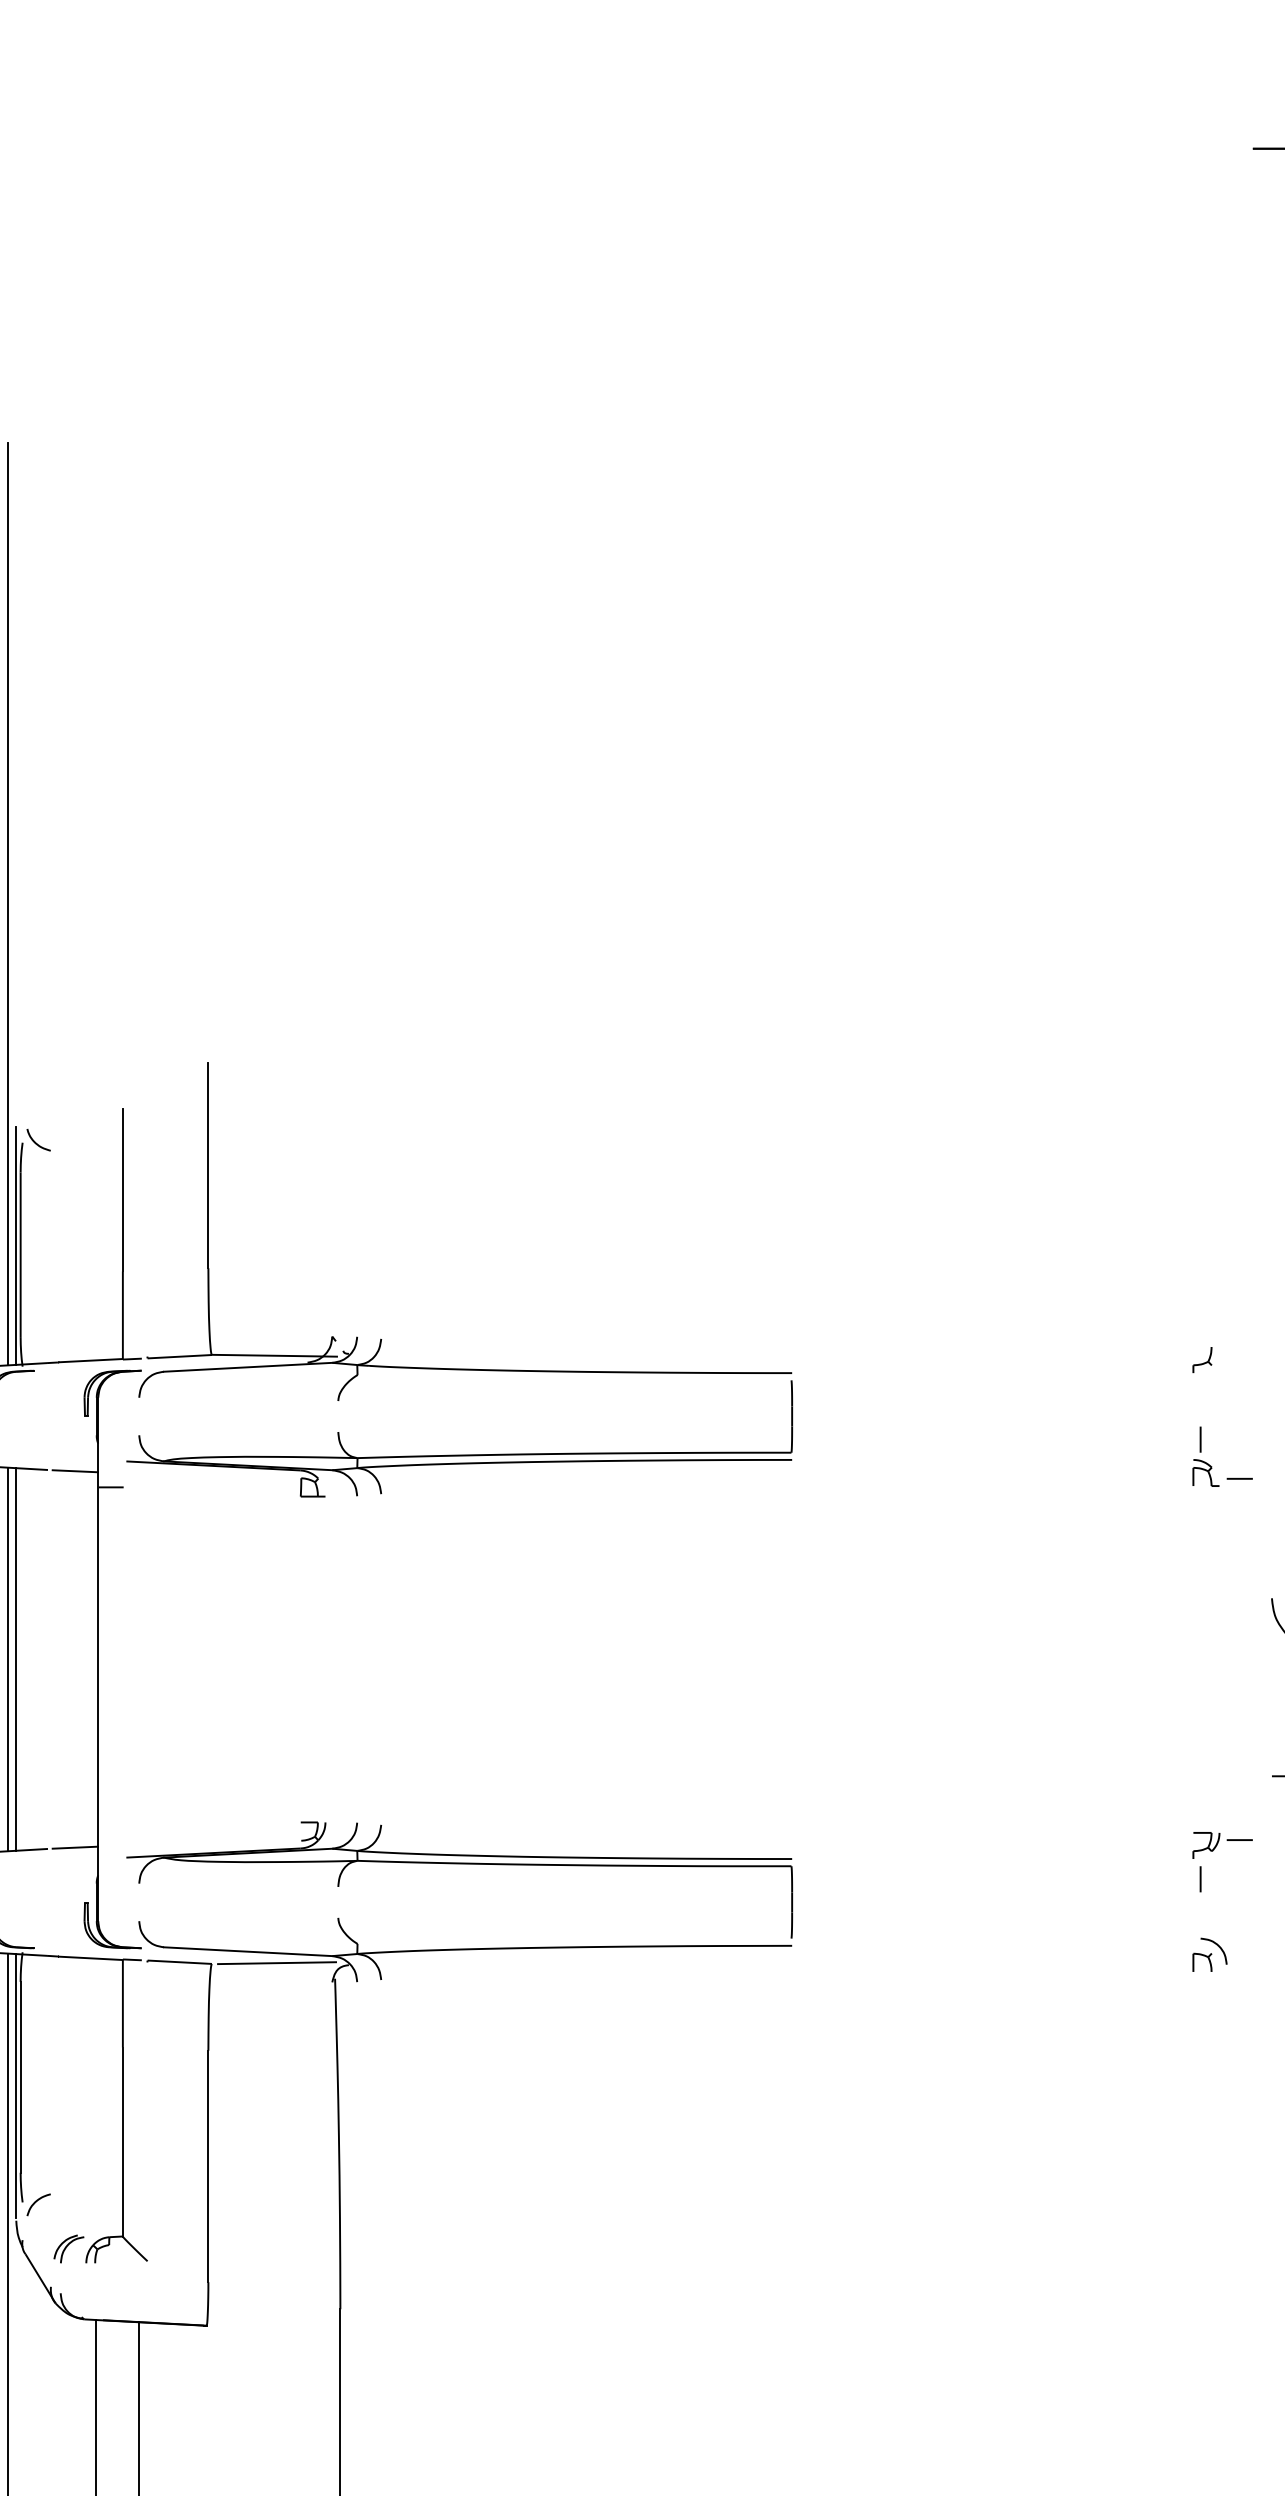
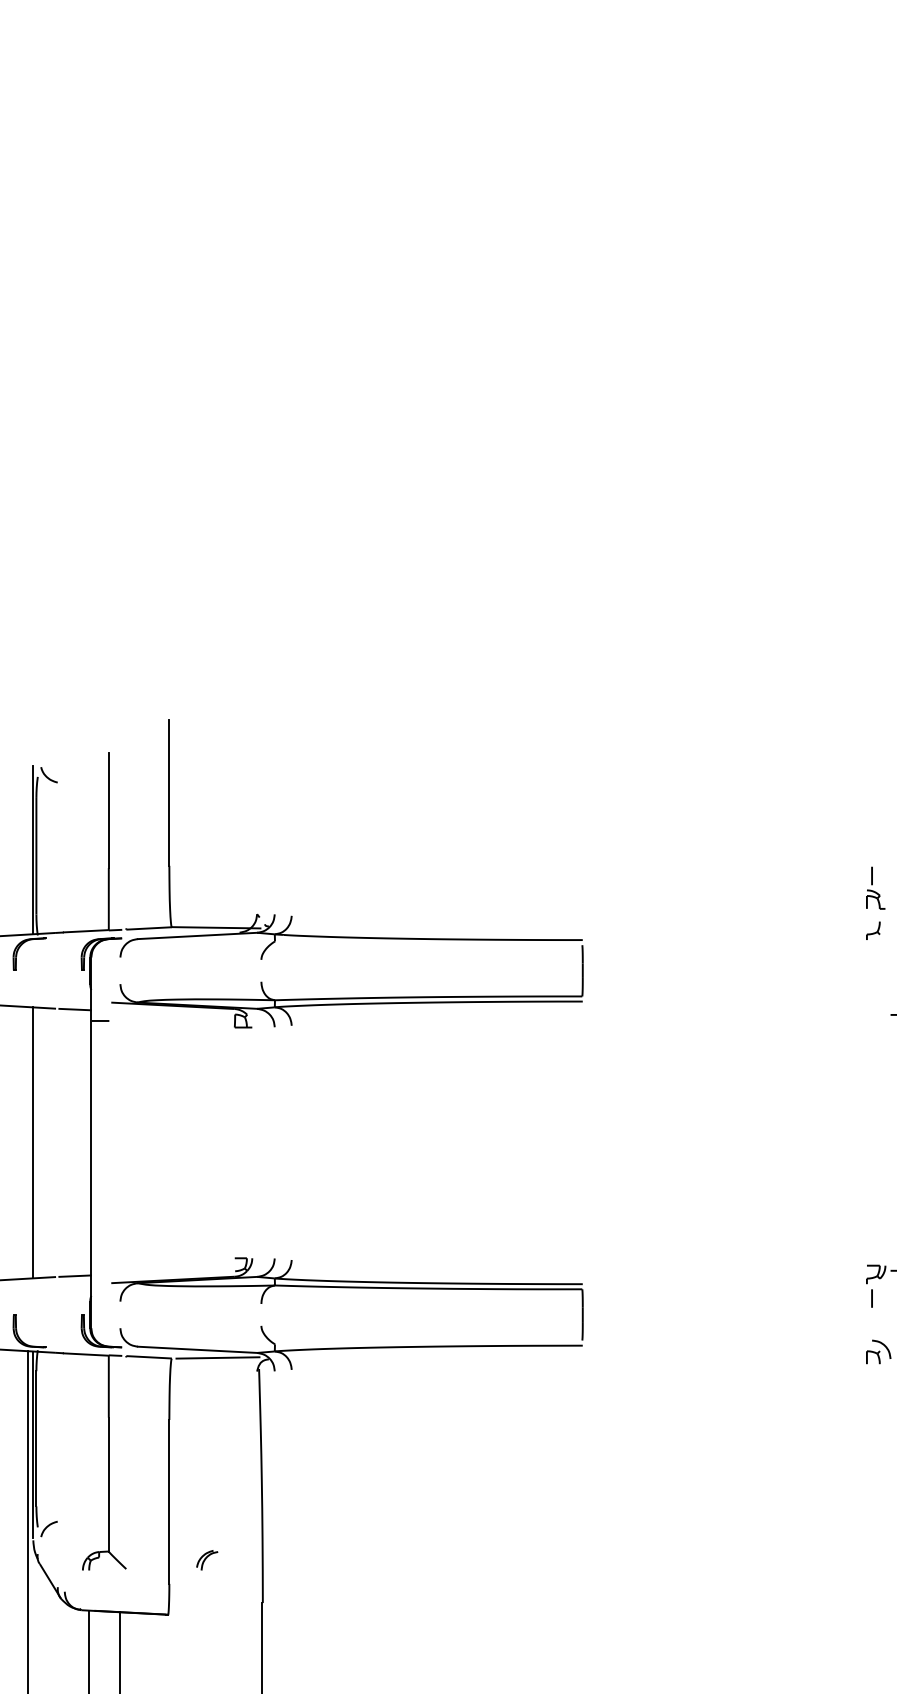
line: (8, 903) -> (27, 607), removed
part: (1205, 1456) -> (875, 887), moved
line: (8, 1659) -> (27, 1142), removed
part: (68, 2248) -> (206, 1560), moved

